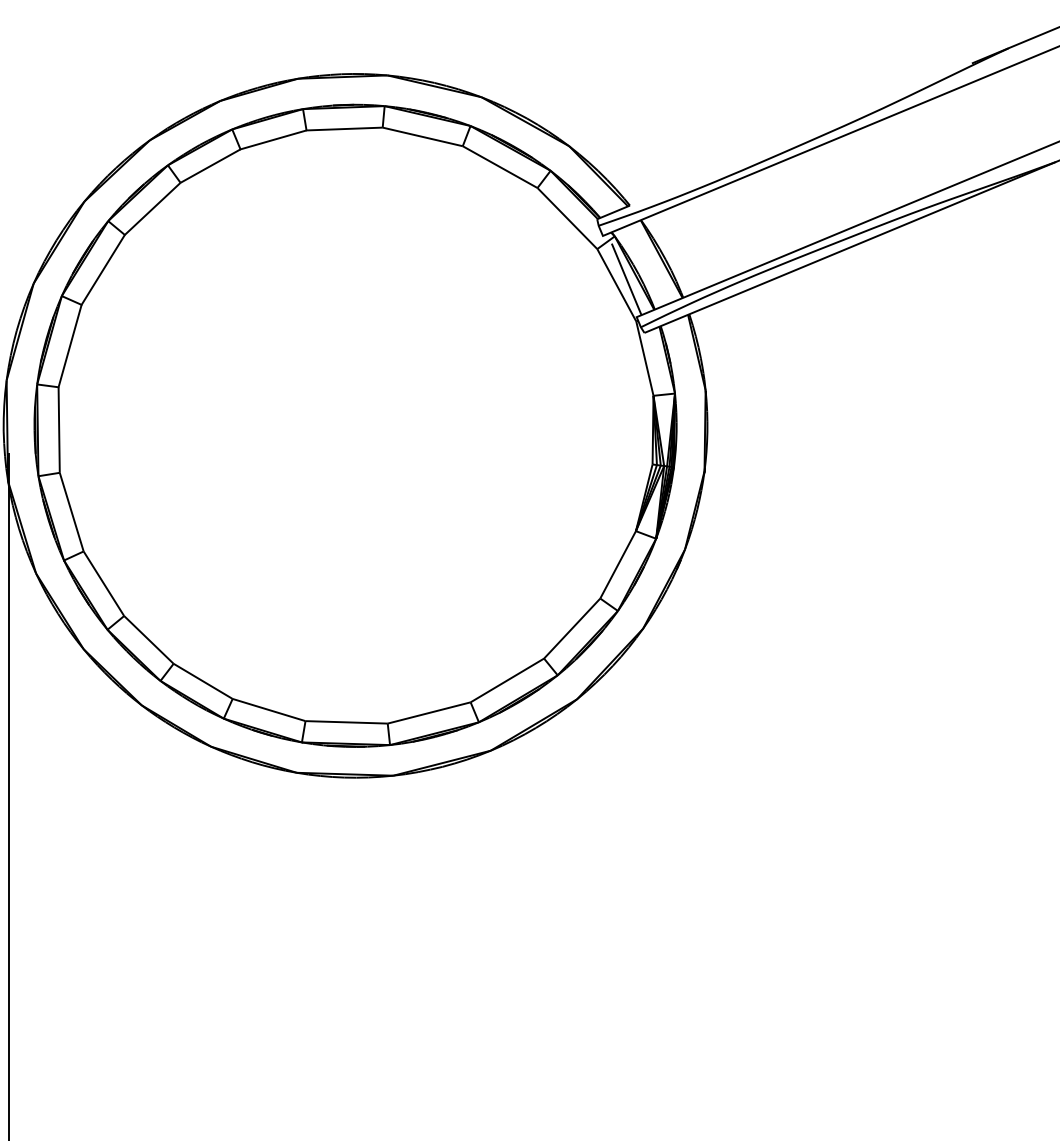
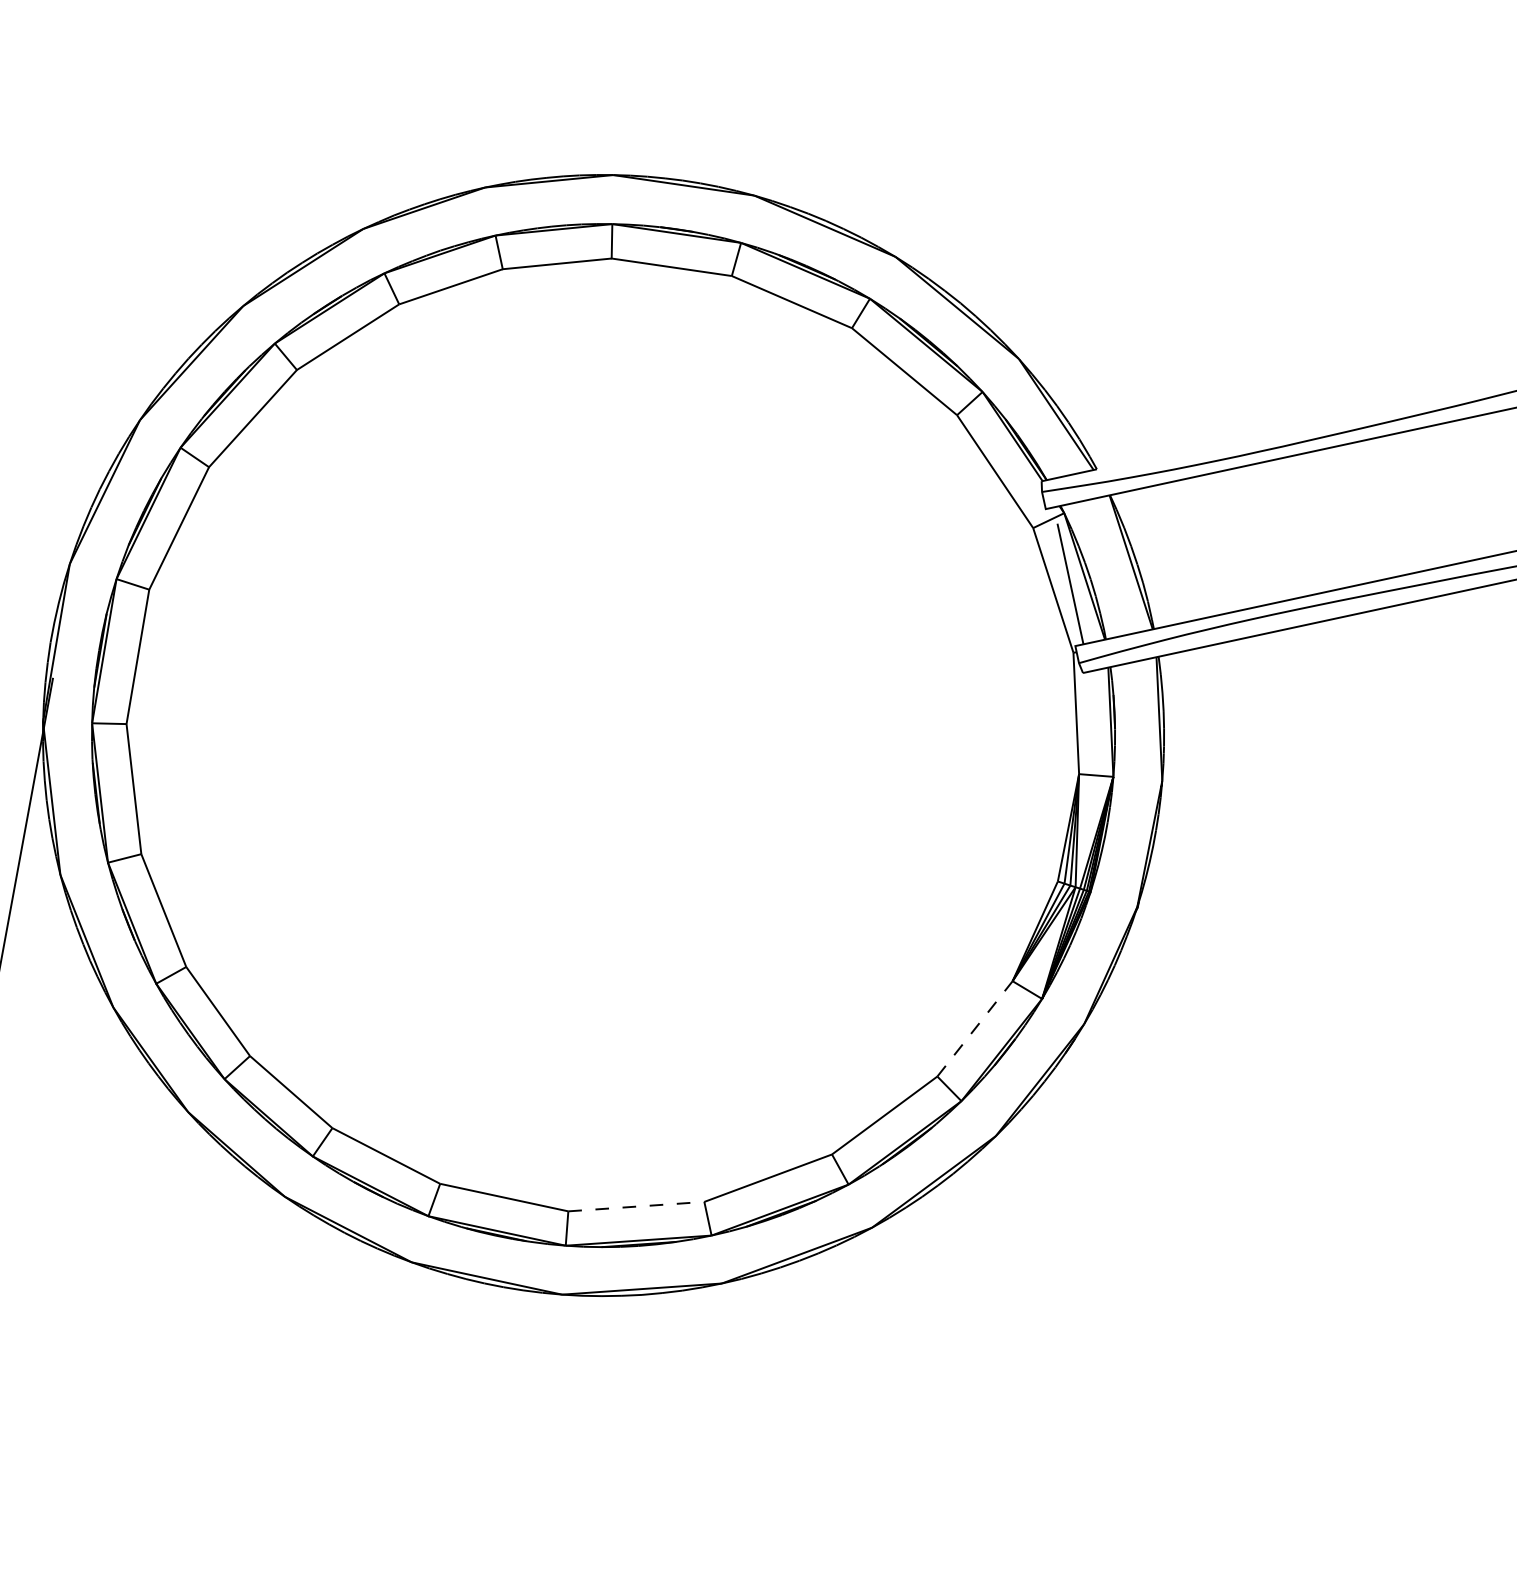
line: (618, 564) -> (975, 1028), solid -> dashed
line: (429, 712) -> (636, 1205), solid -> dashed

